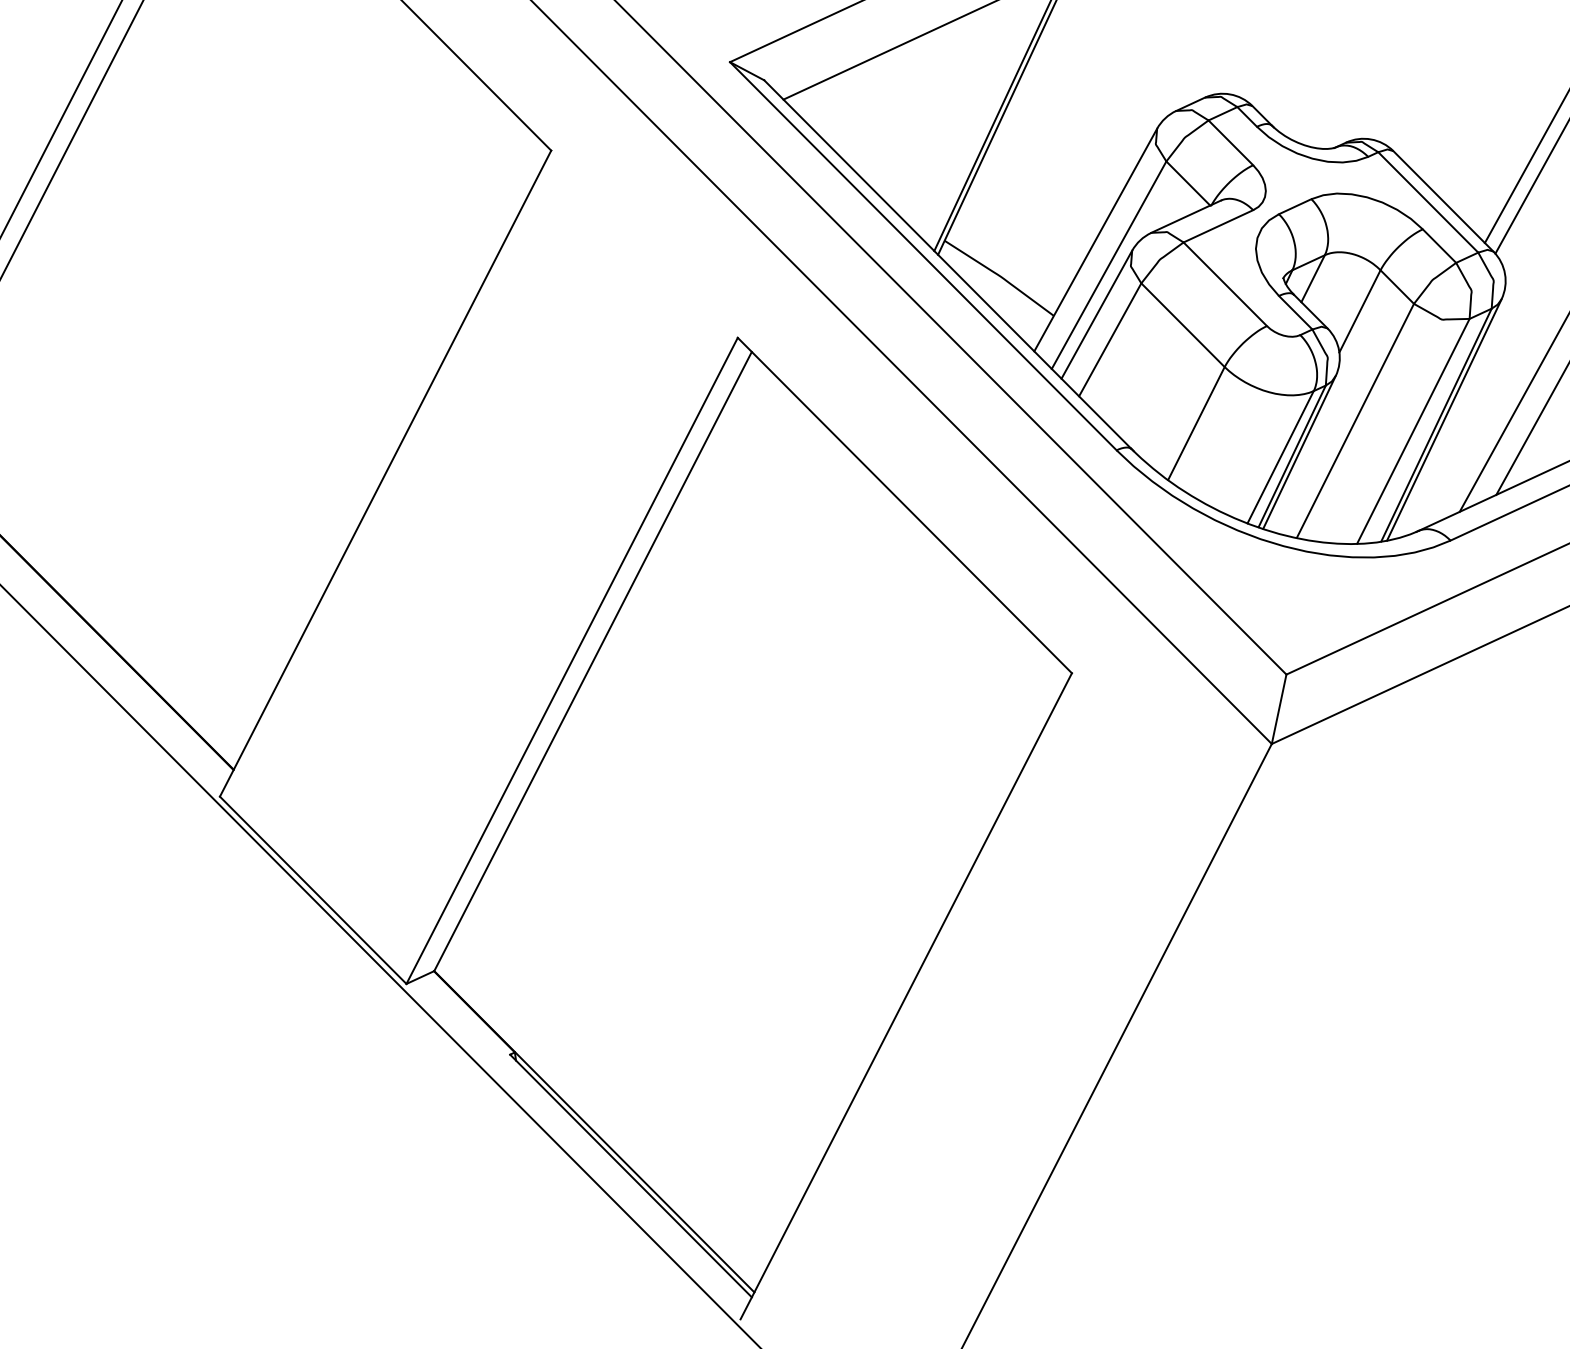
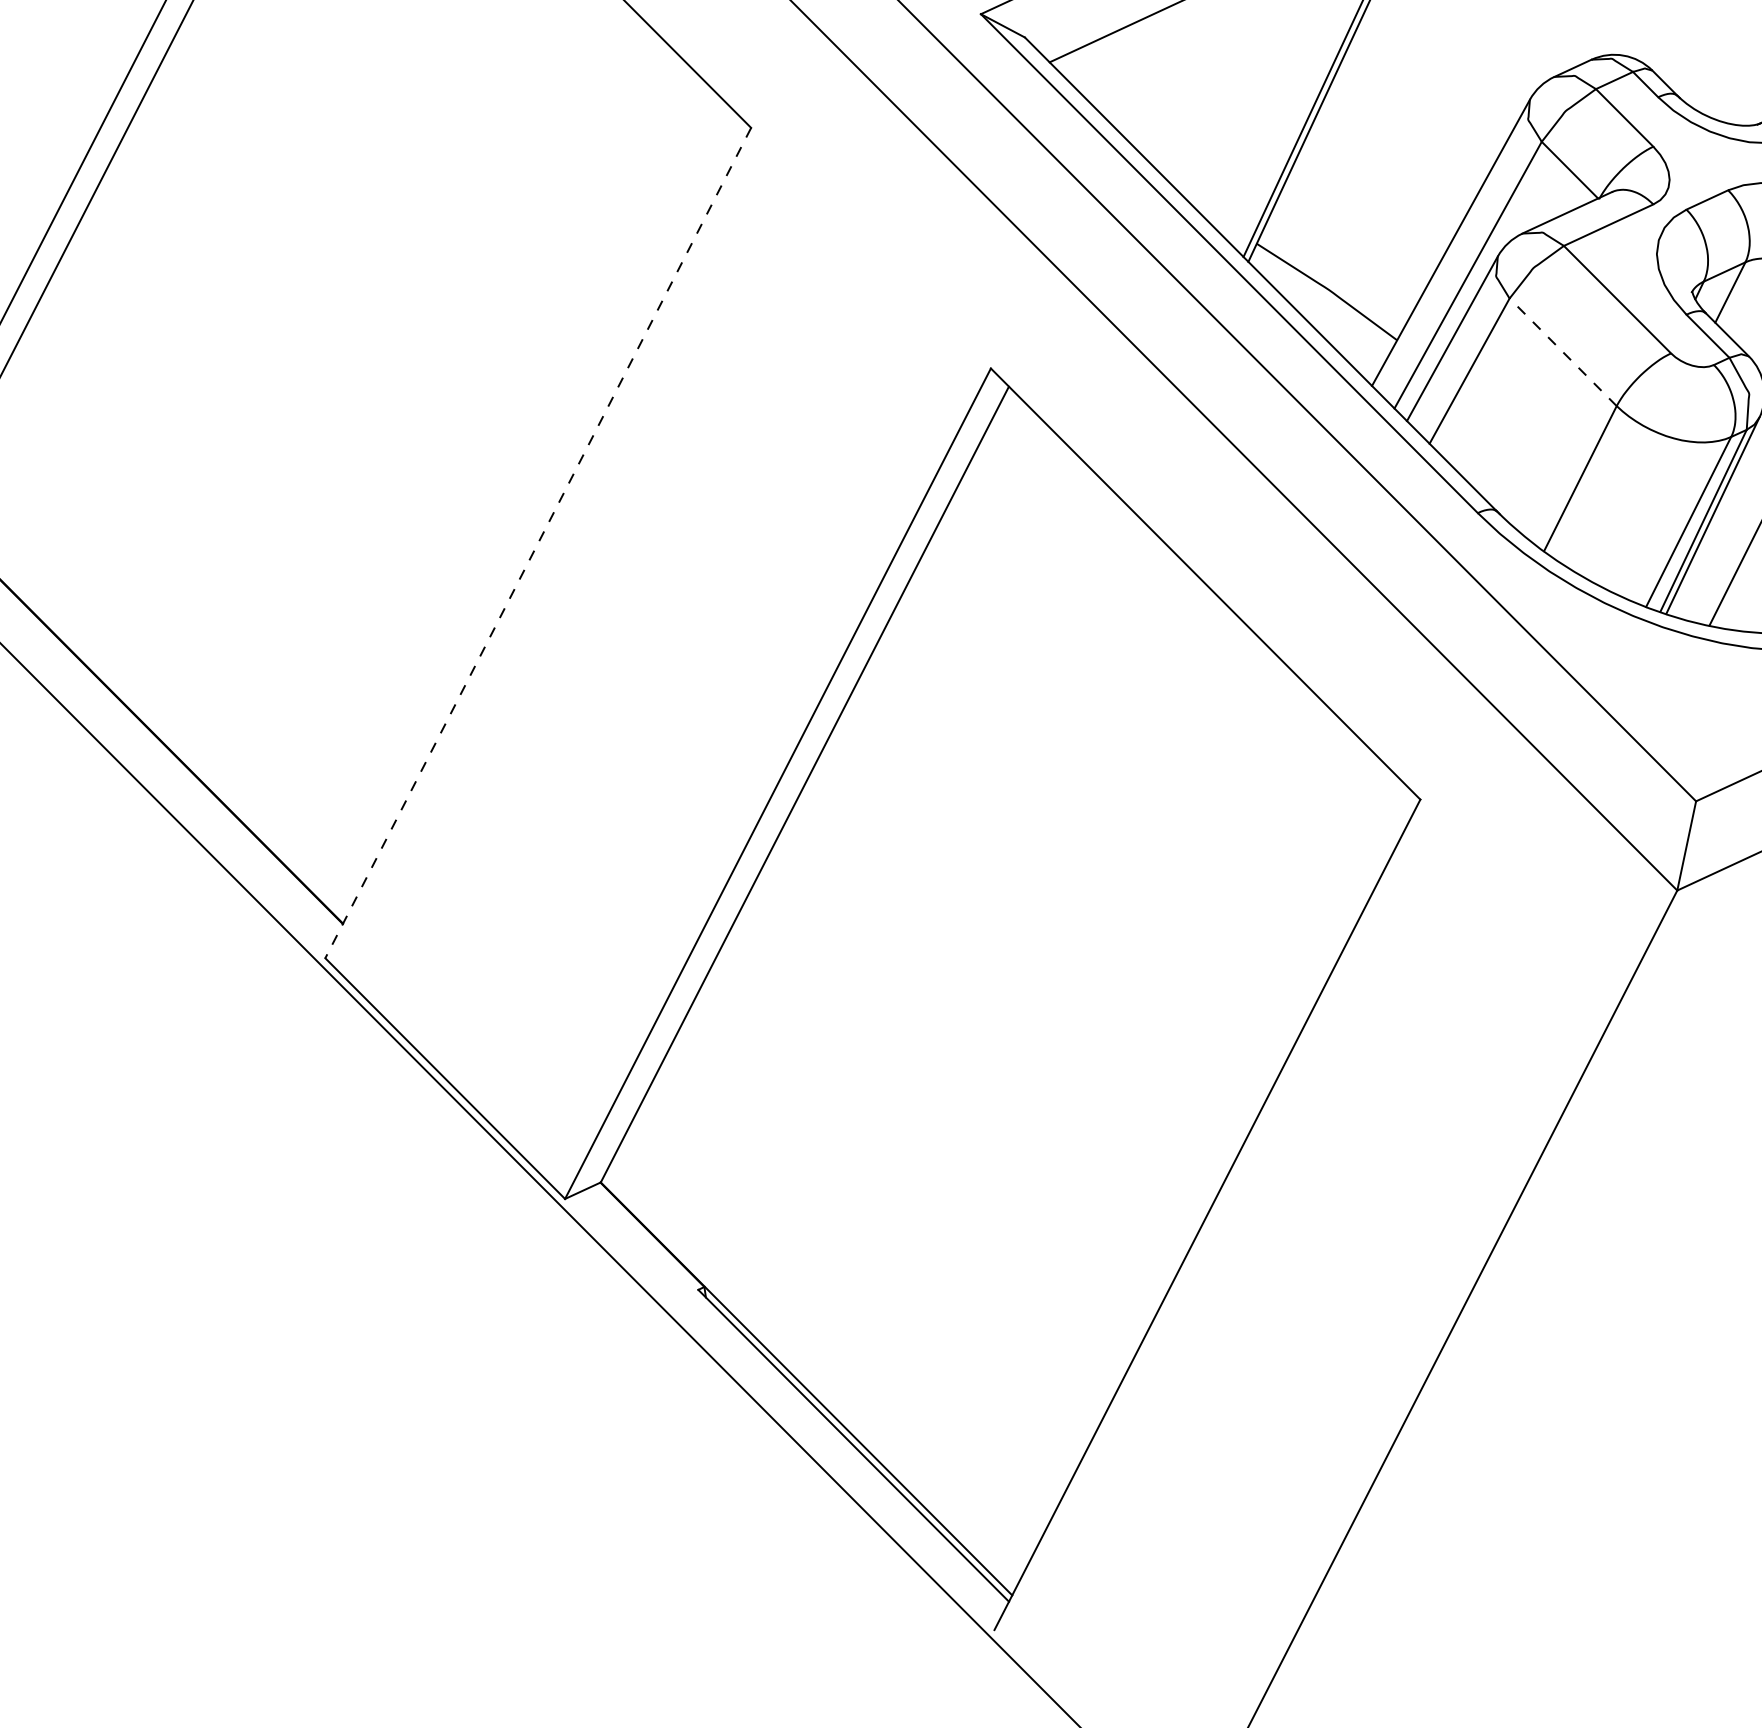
line: (1182, 324) -> (1562, 351), solid -> dashed
line: (385, 474) -> (538, 544), solid -> dashed

